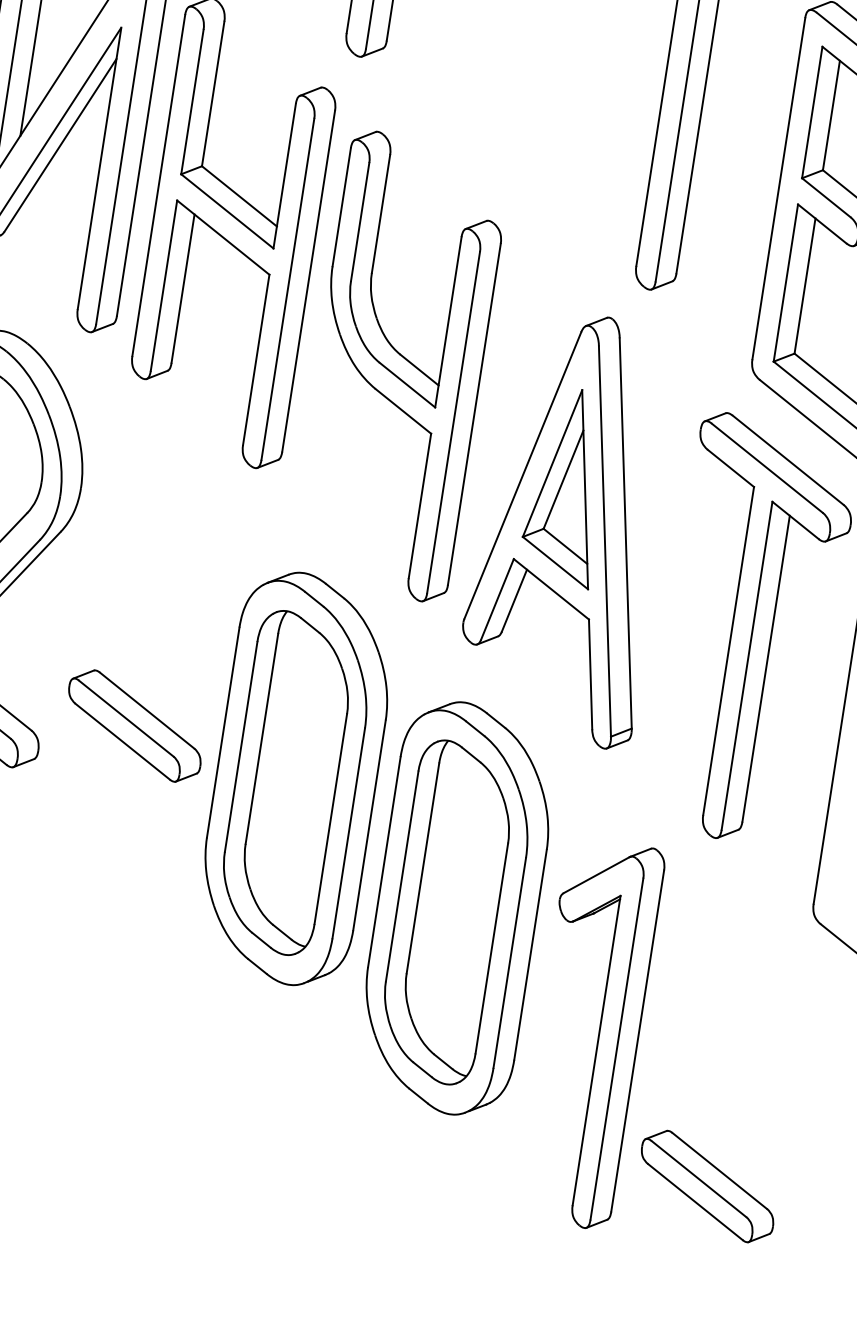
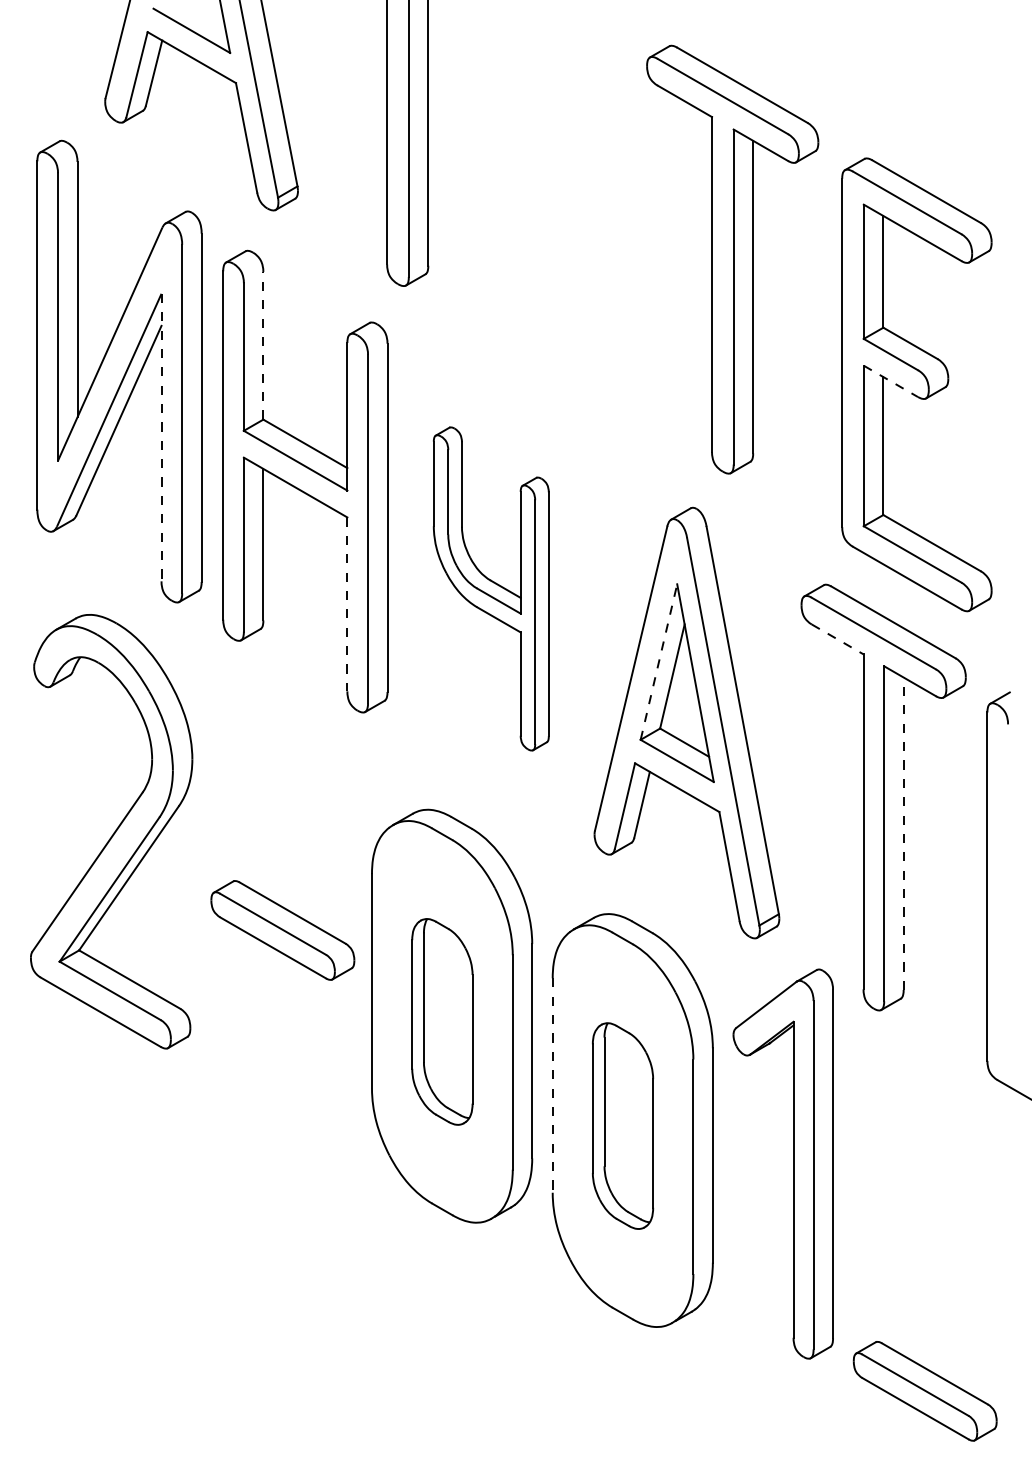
line: (213, 93) -> (263, 345), solid -> dashed
line: (99, 168) -> (161, 437), solid -> dashed
line: (822, 224) -> (891, 381), solid -> dashed
line: (256, 359) -> (347, 604), solid -> dashed
part: (399, 366) -> (491, 588), size x0.7
line: (552, 463) -> (658, 662), solid -> dashed
line: (730, 468) -> (837, 639), solid -> dashed
line: (765, 668) -> (903, 833), solid -> dashed
part: (134, 726) -> (282, 930), moved
part: (286, 782) -> (442, 1021), size x0.6
line: (384, 862) -> (552, 1086), solid -> dashed
part: (446, 911) -> (622, 1125), size x0.6
part: (599, 1034) -> (793, 1163), moved
part: (706, 1186) -> (924, 1391), moved

